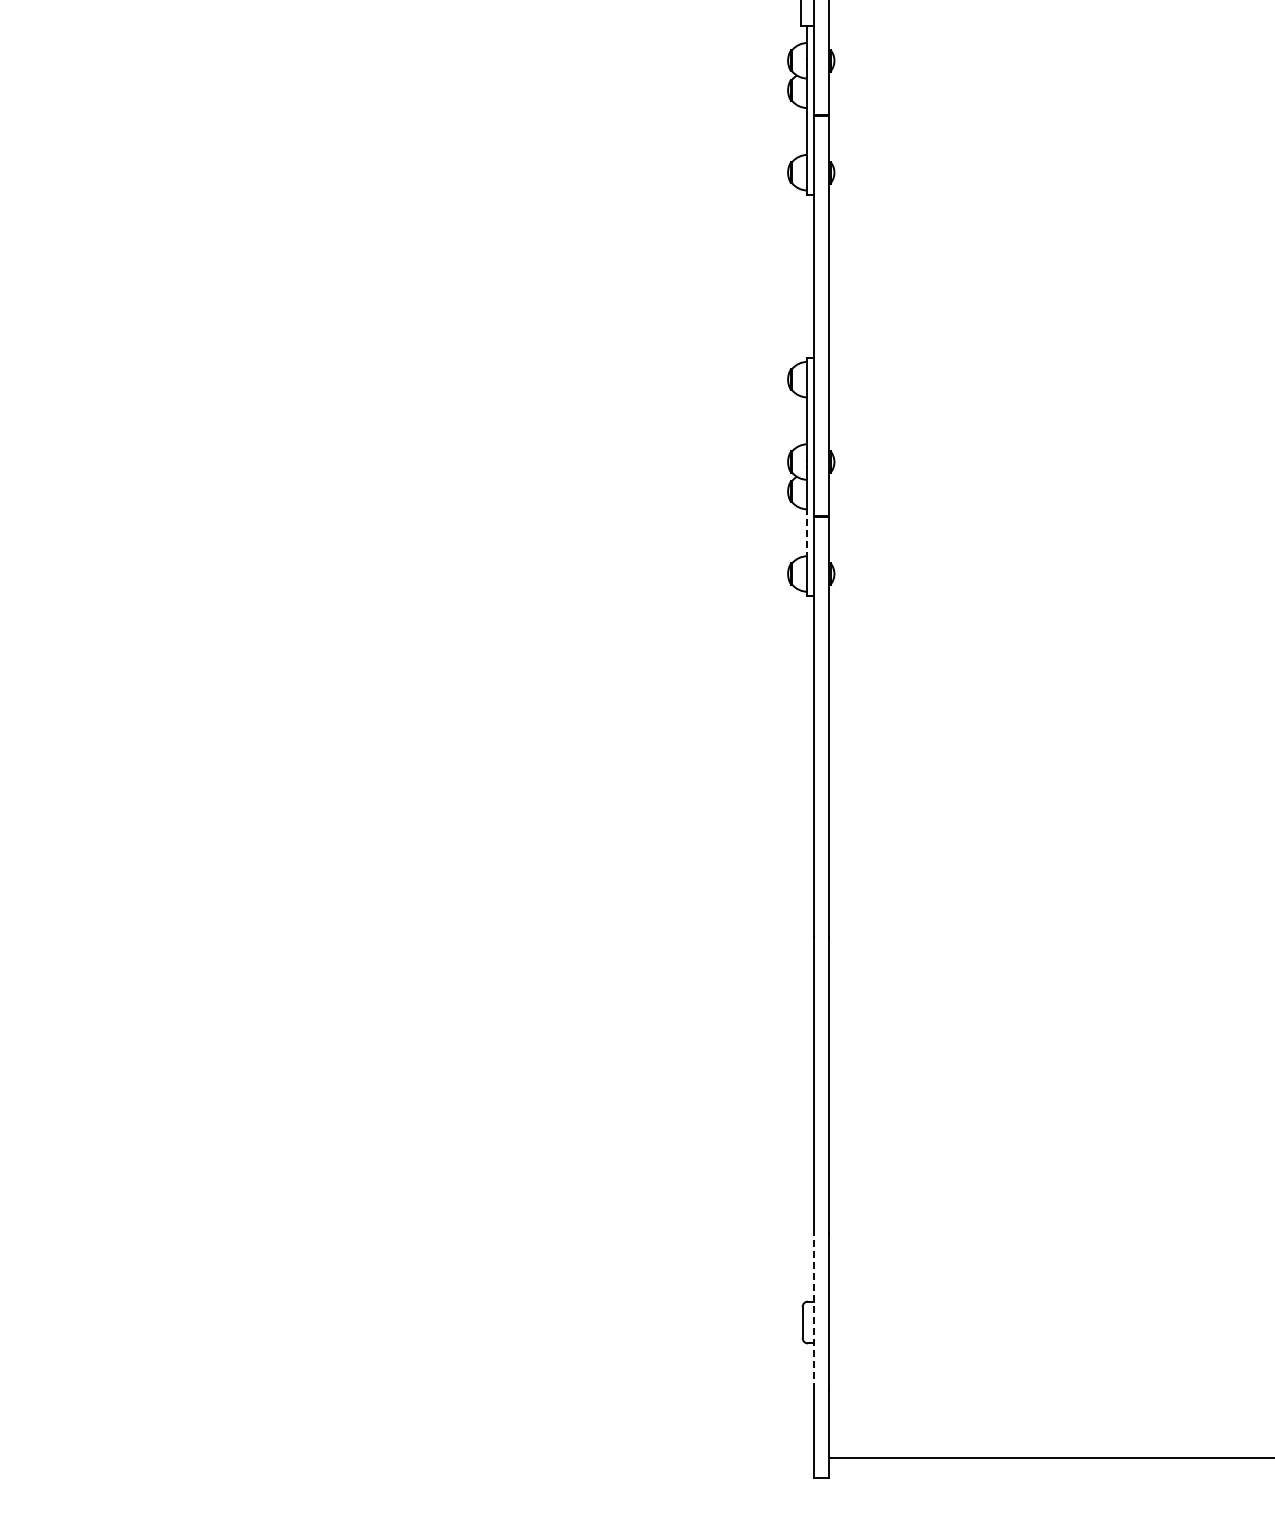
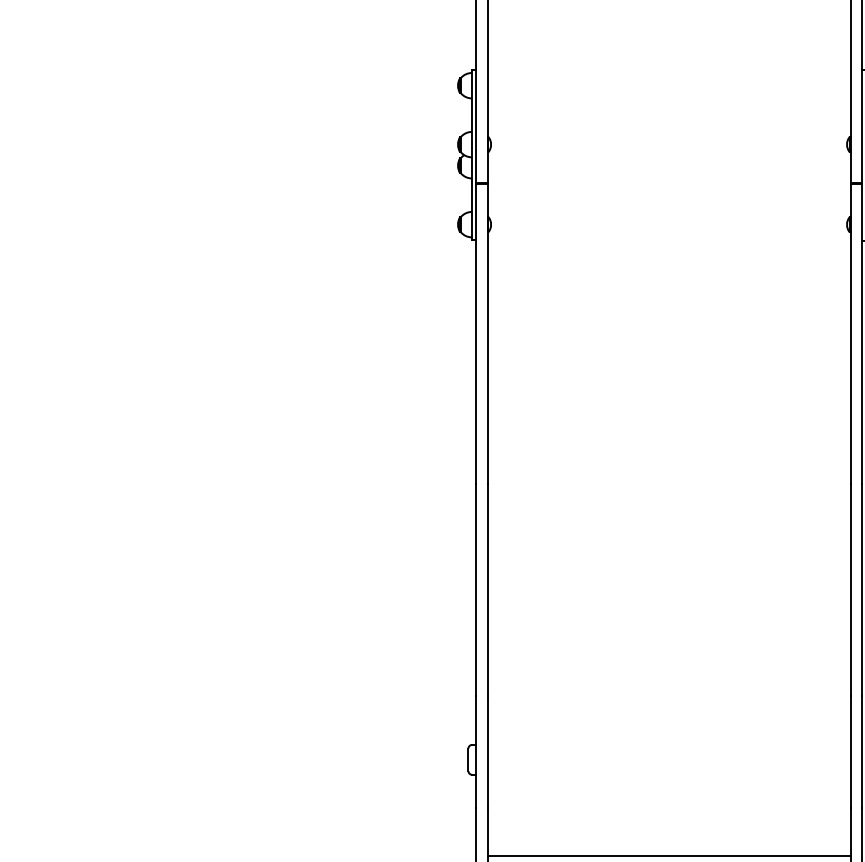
line: (807, 536) -> (471, 197), dashed -> solid
line: (813, 1310) -> (476, 751), dashed -> solid

